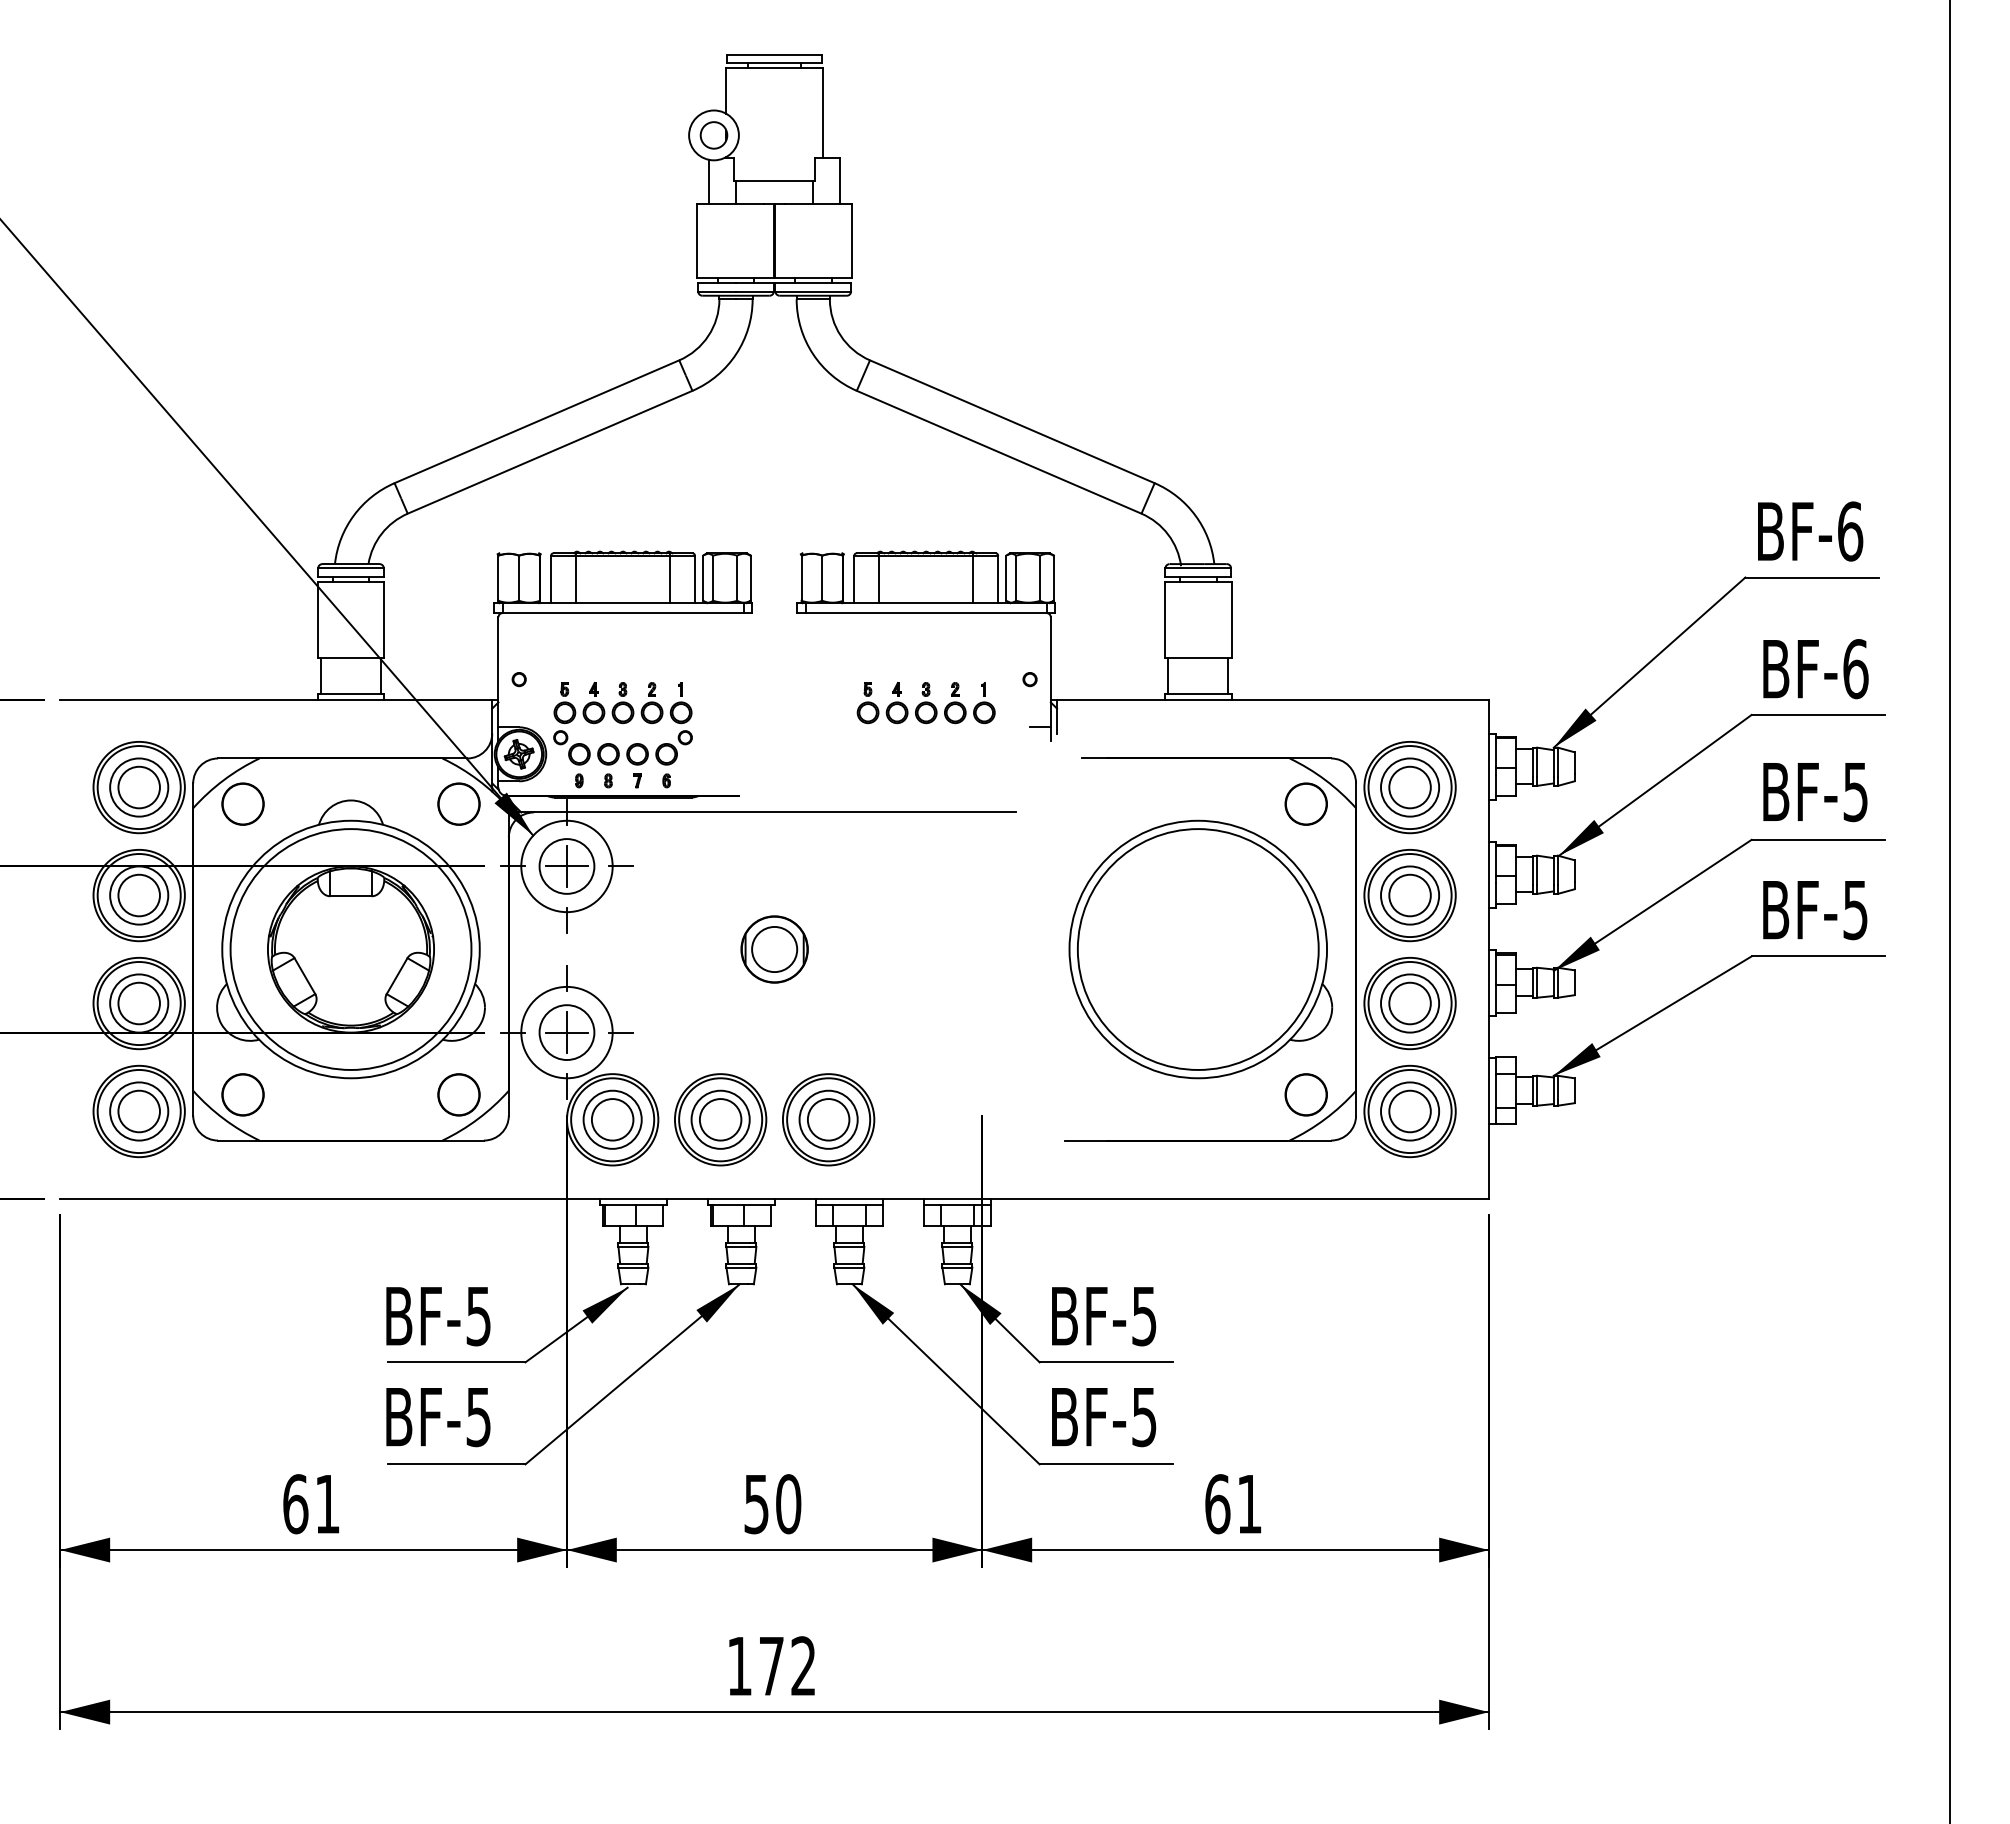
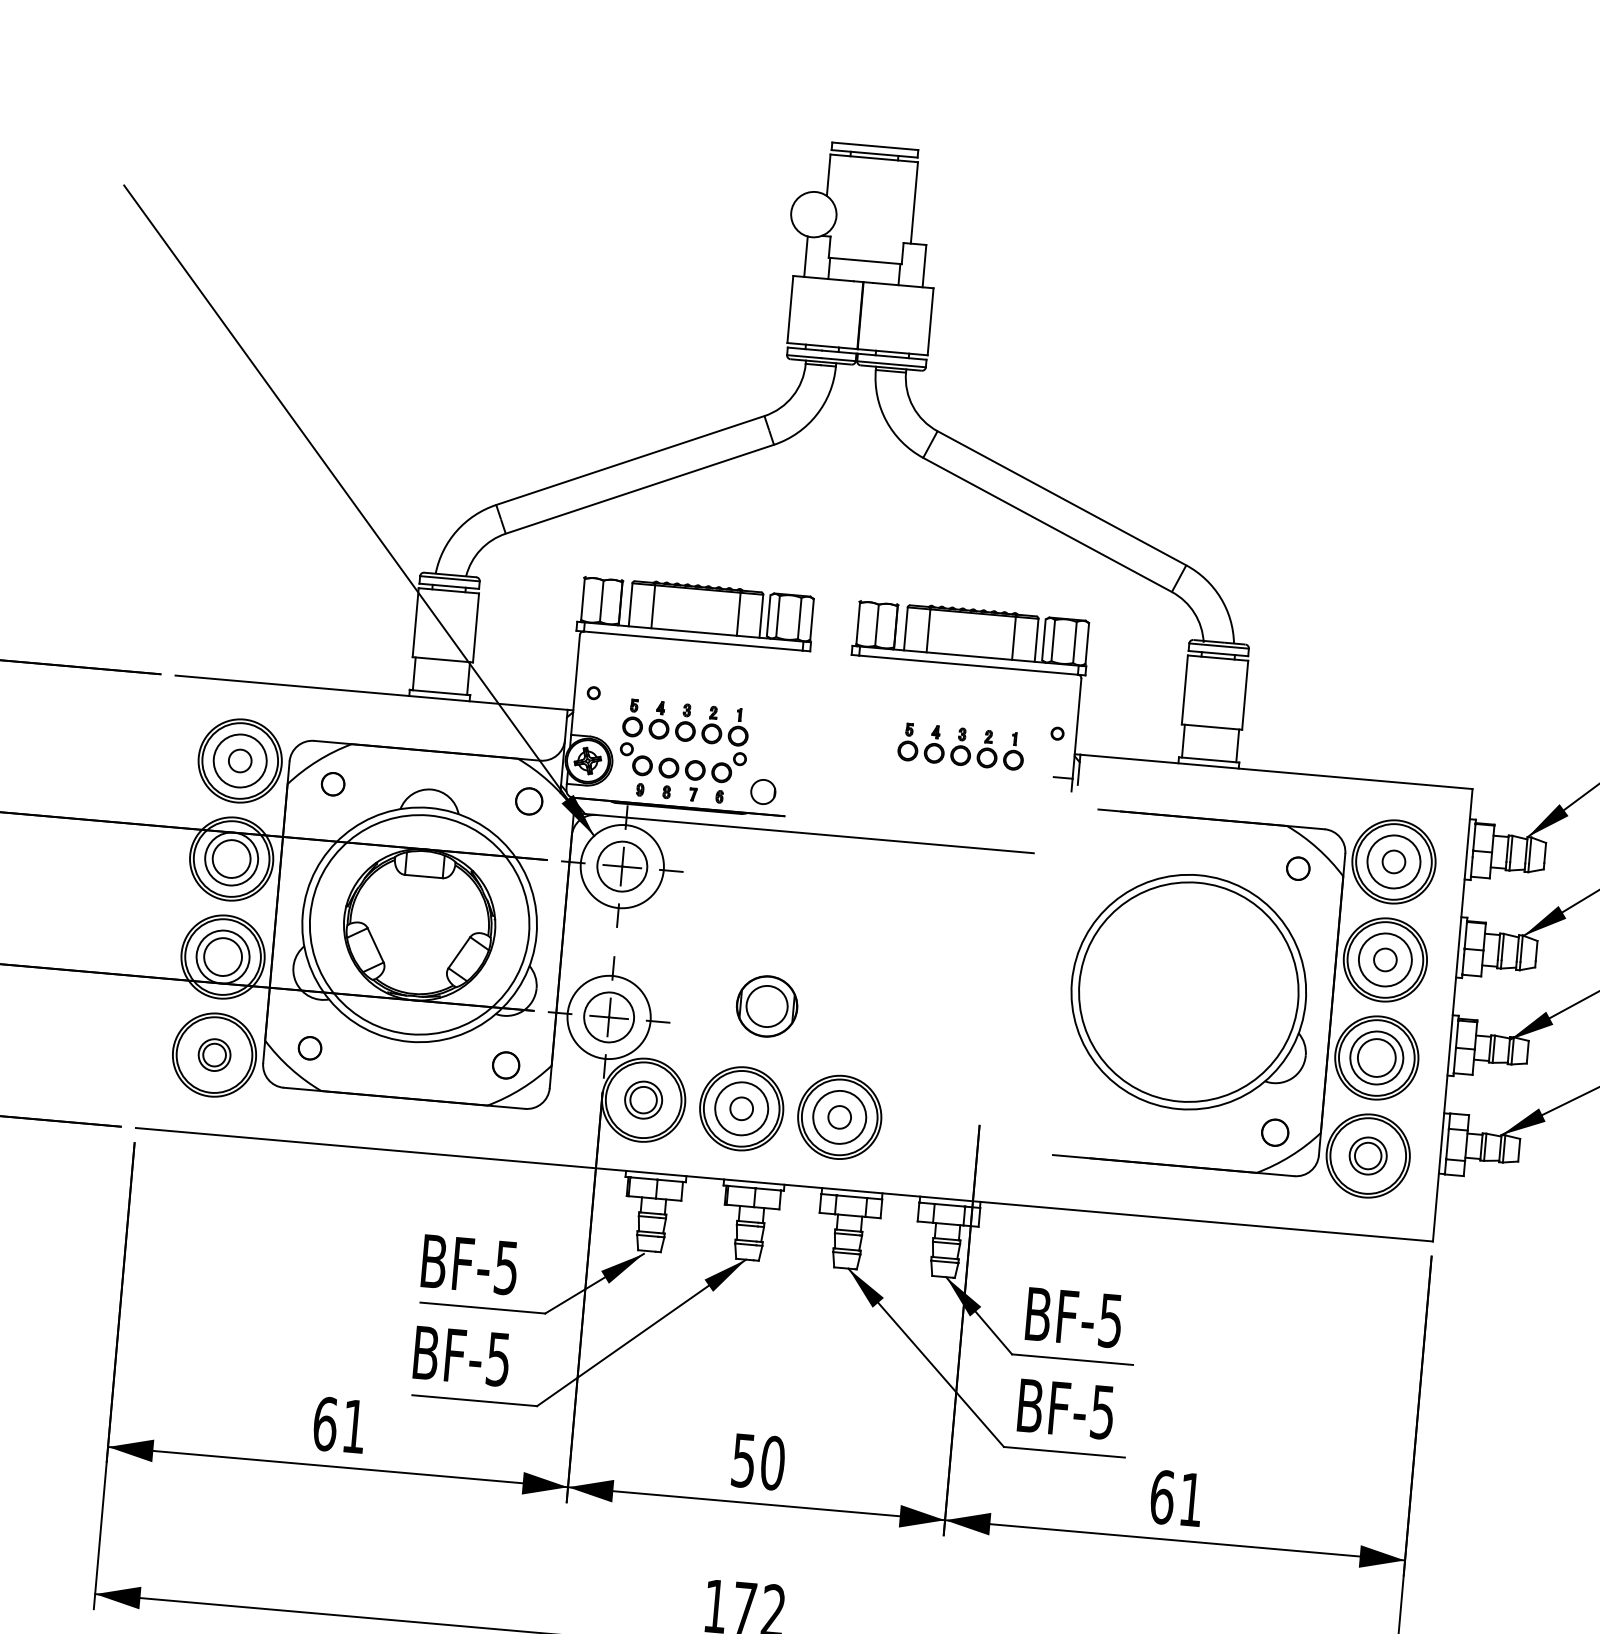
part: (713, 135) -> (762, 792), moved
circle: (138, 787) -> (239, 760), size x0.6
circle: (1409, 787) -> (1393, 861), size x0.6
circle: (242, 803) -> (332, 783), size x0.6
circle: (458, 803) -> (528, 800), size x0.7
circle: (1305, 803) -> (1297, 868), size x0.6
circle: (1409, 895) -> (1384, 959), size x0.6
part: (774, 949) -> (766, 1006), moved
circle: (242, 1094) -> (309, 1047), size x0.6
circle: (458, 1094) -> (505, 1065), size x0.7
circle: (1305, 1094) -> (1274, 1132), size x0.7
part: (139, 1111) -> (214, 1055), size x0.6
part: (1409, 1111) -> (1367, 1155), size x0.7
part: (612, 1119) -> (643, 1099), size x0.7
circle: (720, 1119) -> (741, 1108), size x0.6
circle: (828, 1119) -> (839, 1117), size x0.6

